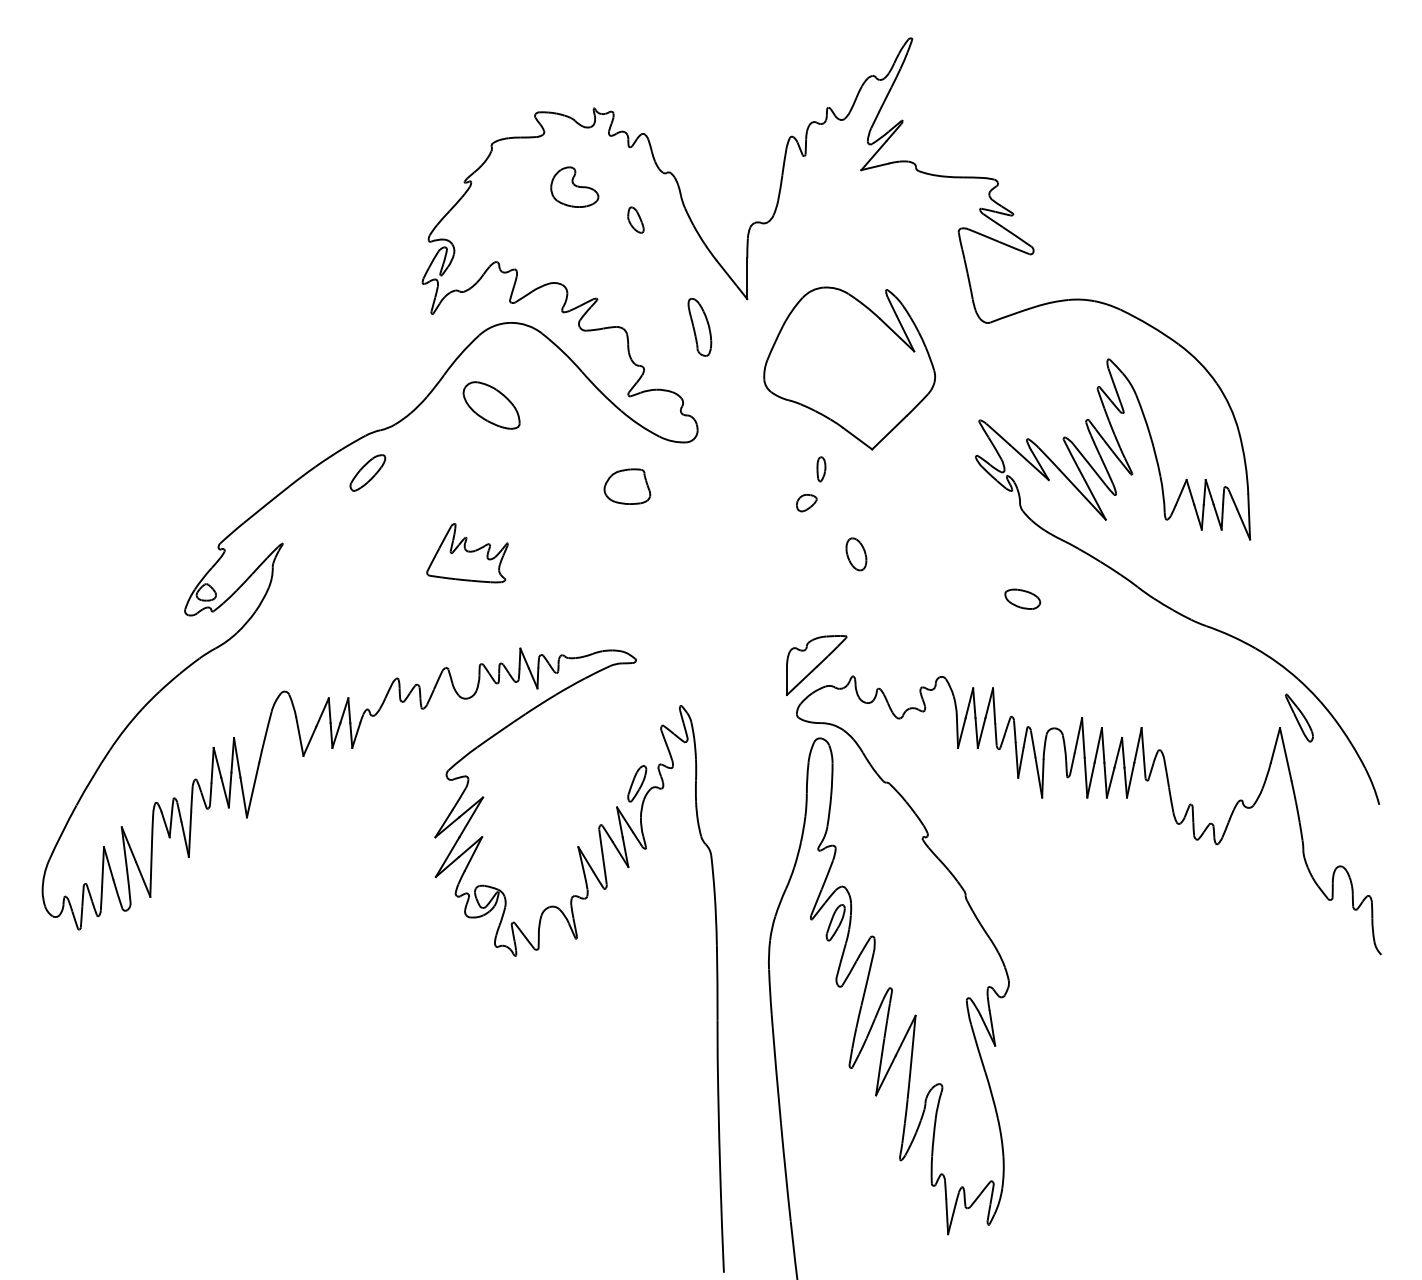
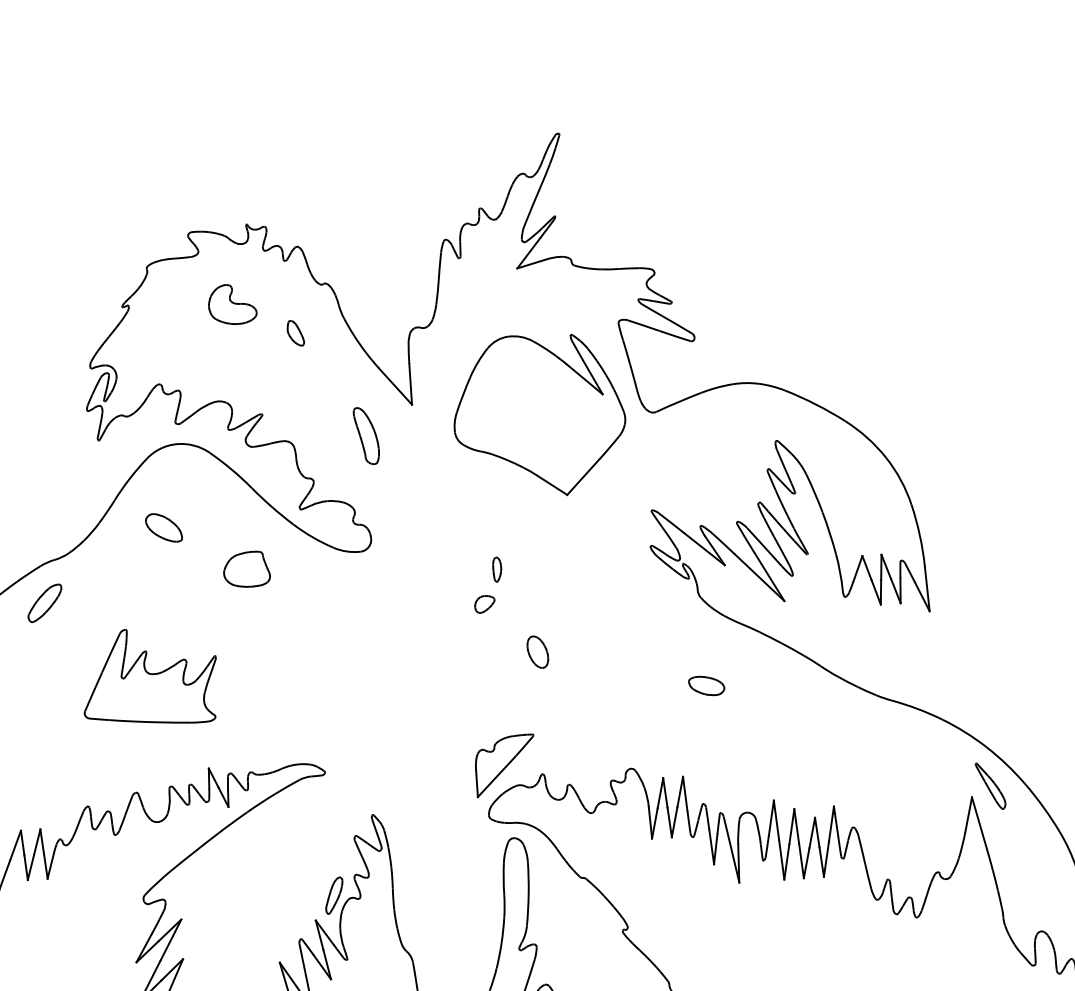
part: (849, 368) -> (539, 415), moved
part: (491, 405) -> (163, 527), size x0.62
part: (627, 486) -> (246, 569), moved
part: (467, 552) -> (149, 676), size x1.67

